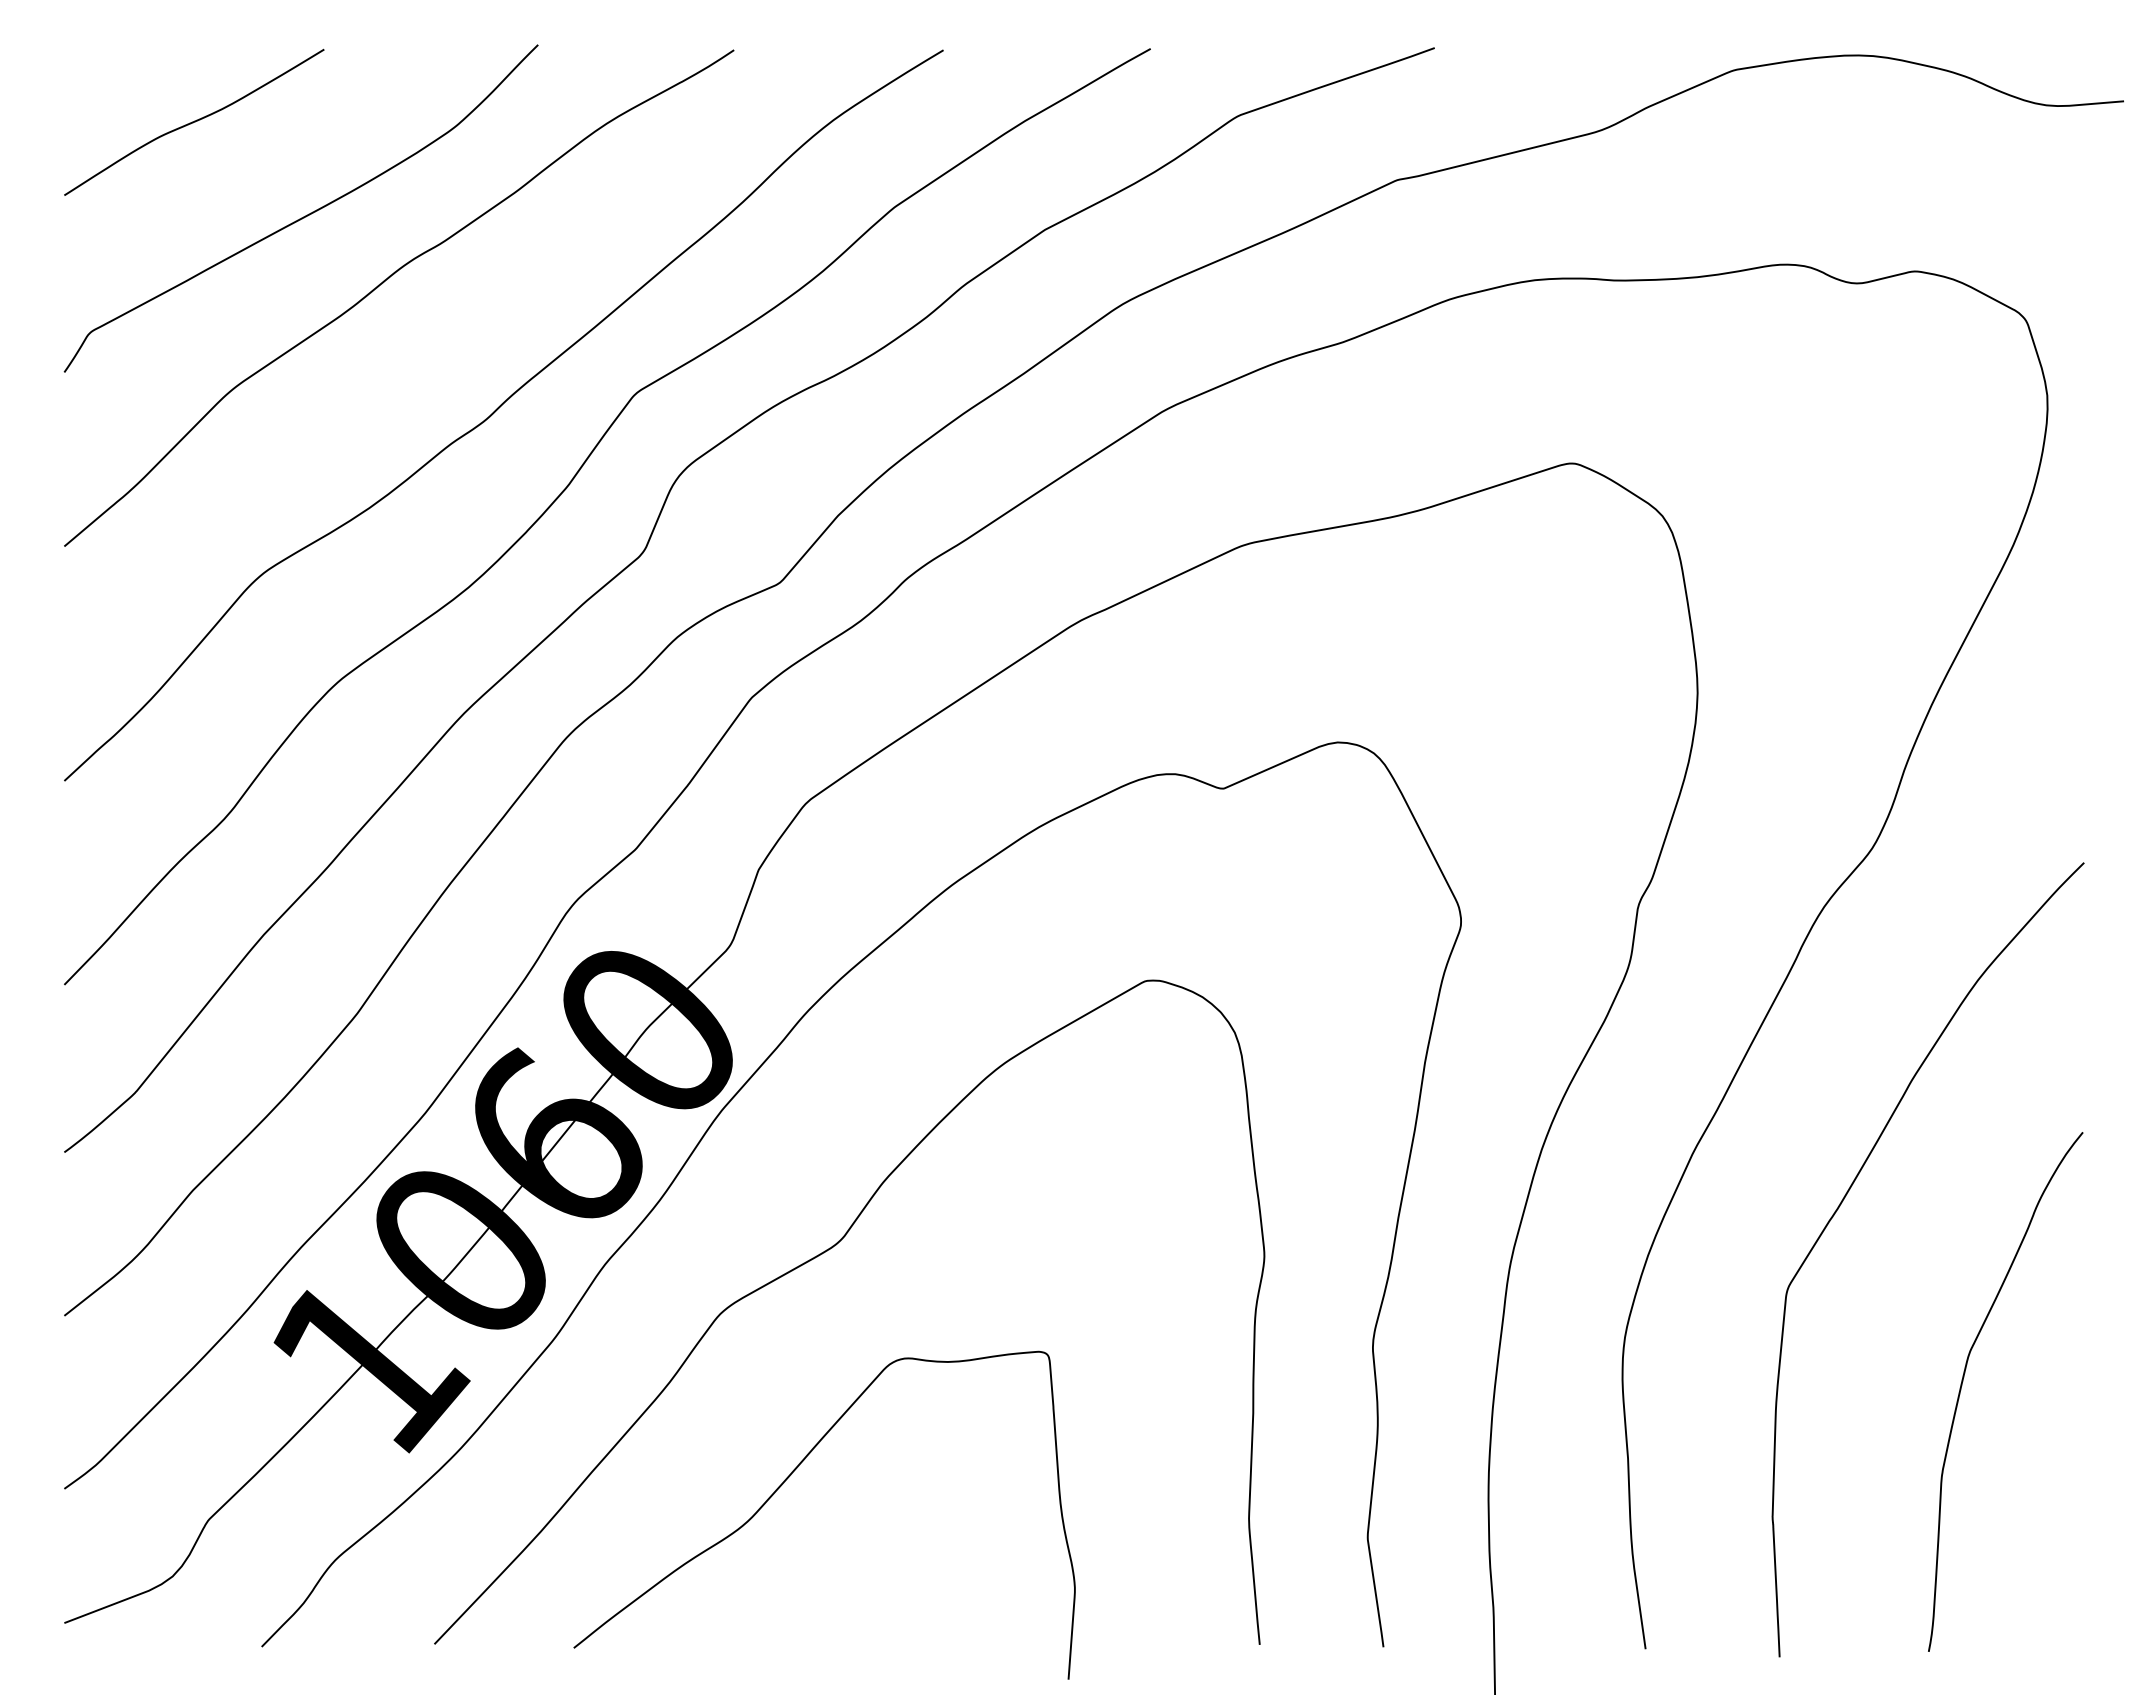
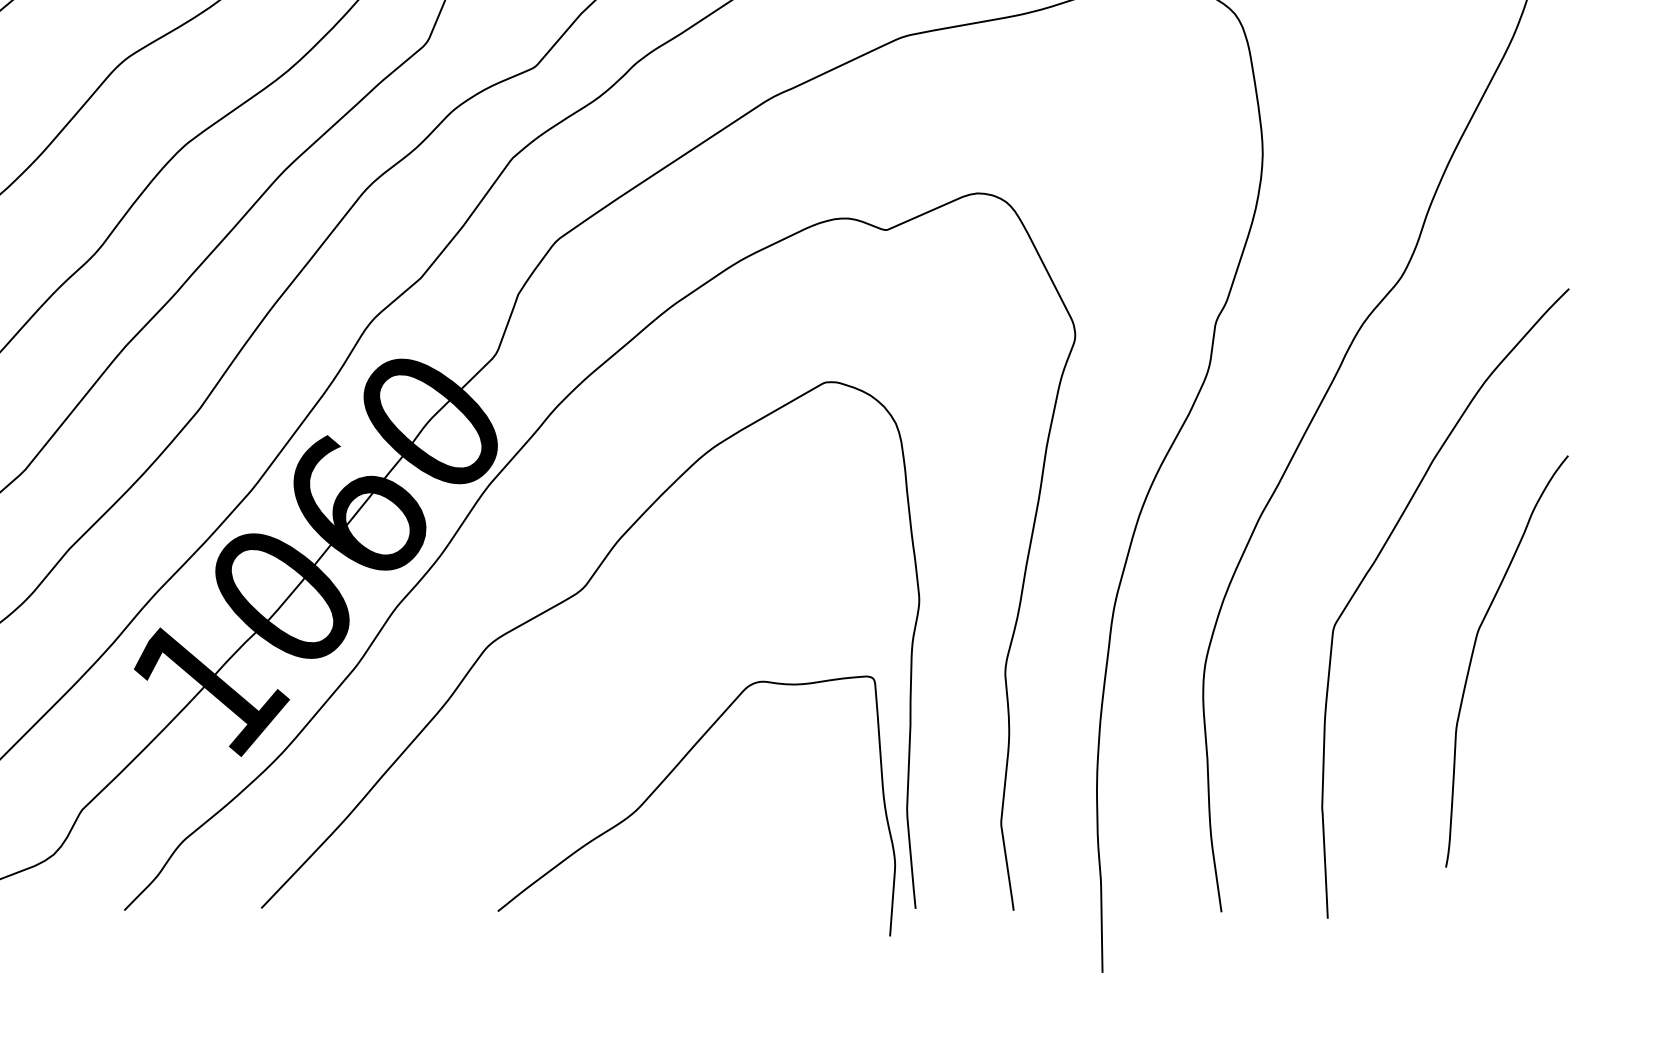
curve: (1963, 1381) -> (1473, 653), moved
curve: (783, 1484) -> (664, 781), moved

